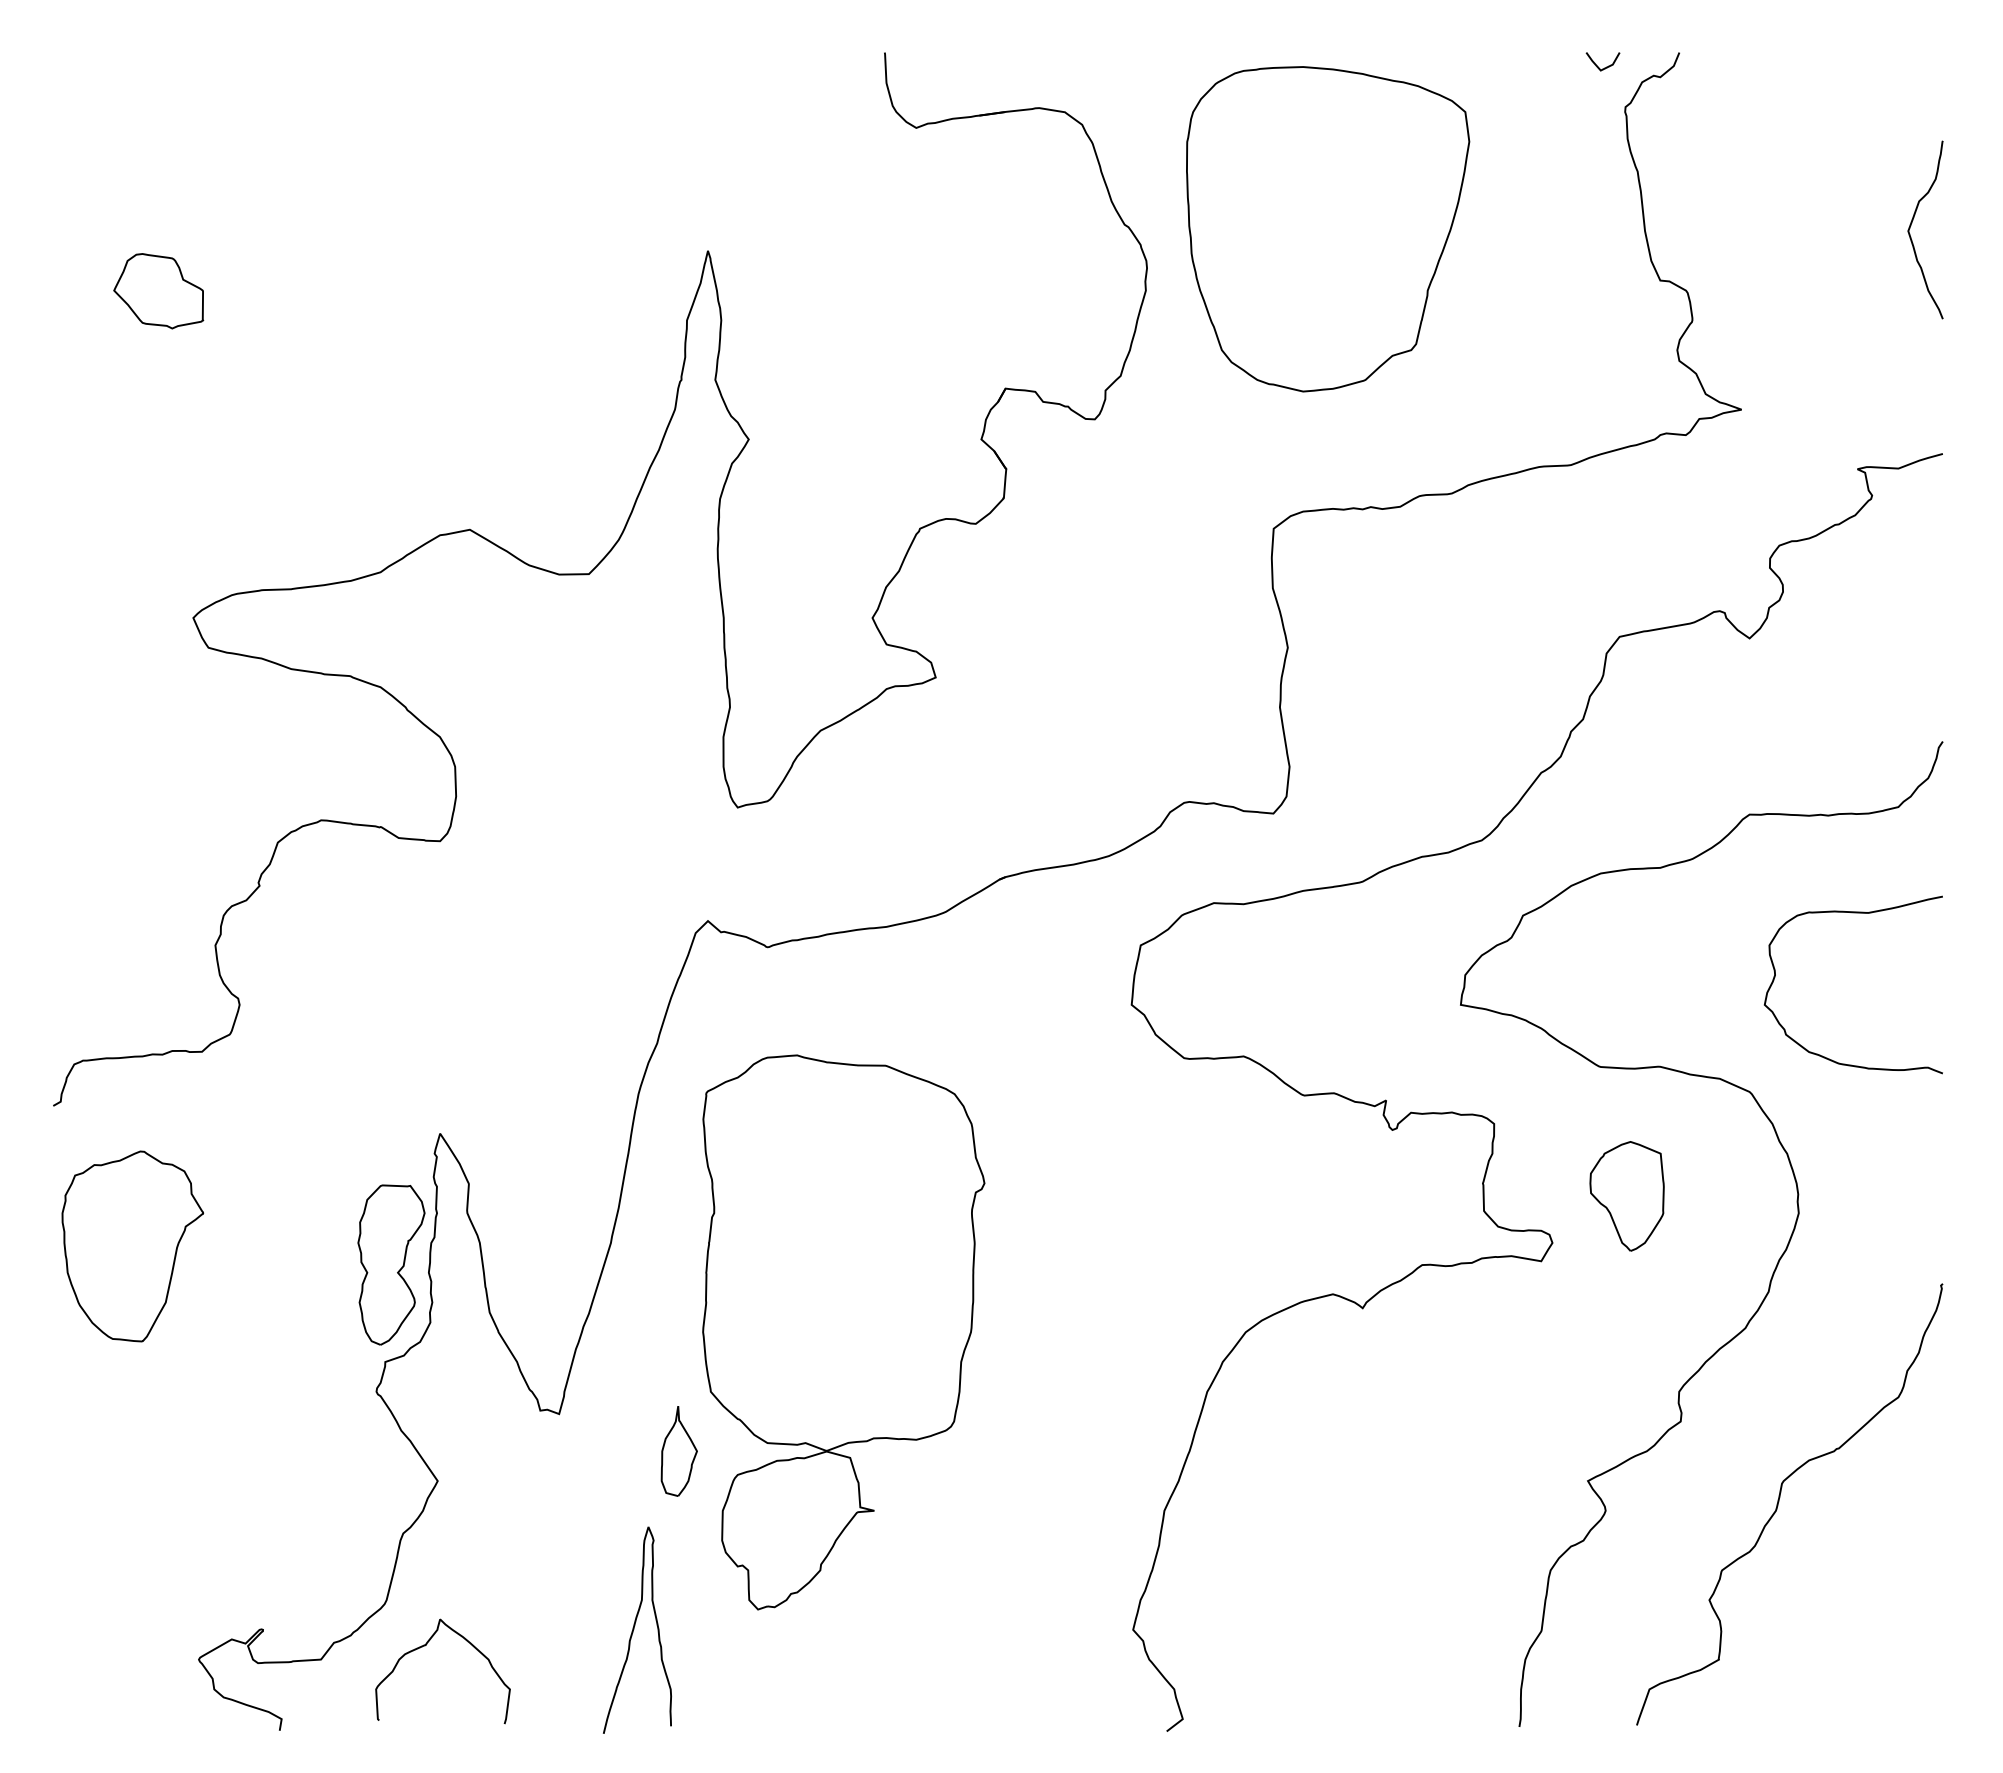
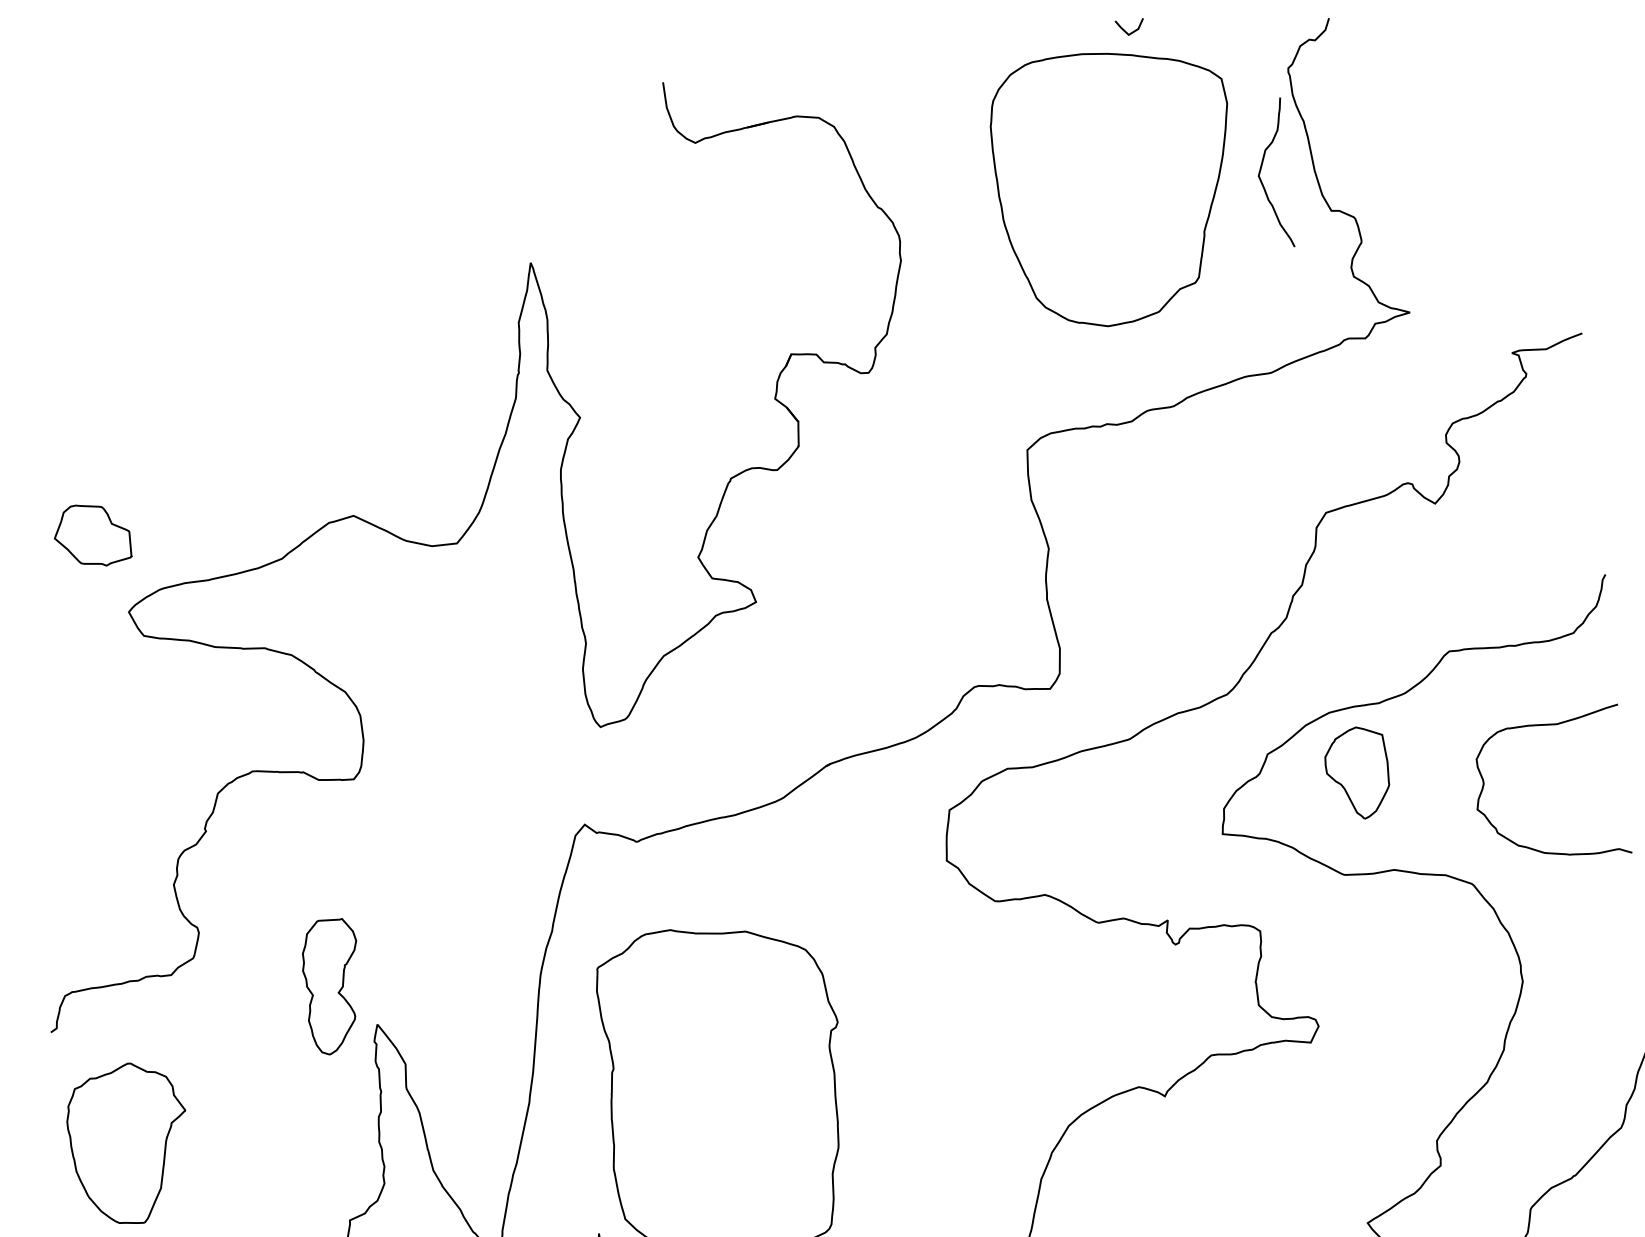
line: (1604, 67) -> (1131, 32), moved
curve: (1912, 223) -> (1261, 169), moved
part: (1328, 229) -> (1116, 188), moved
part: (158, 291) -> (92, 535), moved
part: (1626, 1196) -> (1357, 773), moved
part: (391, 1264) -> (332, 986), moved

